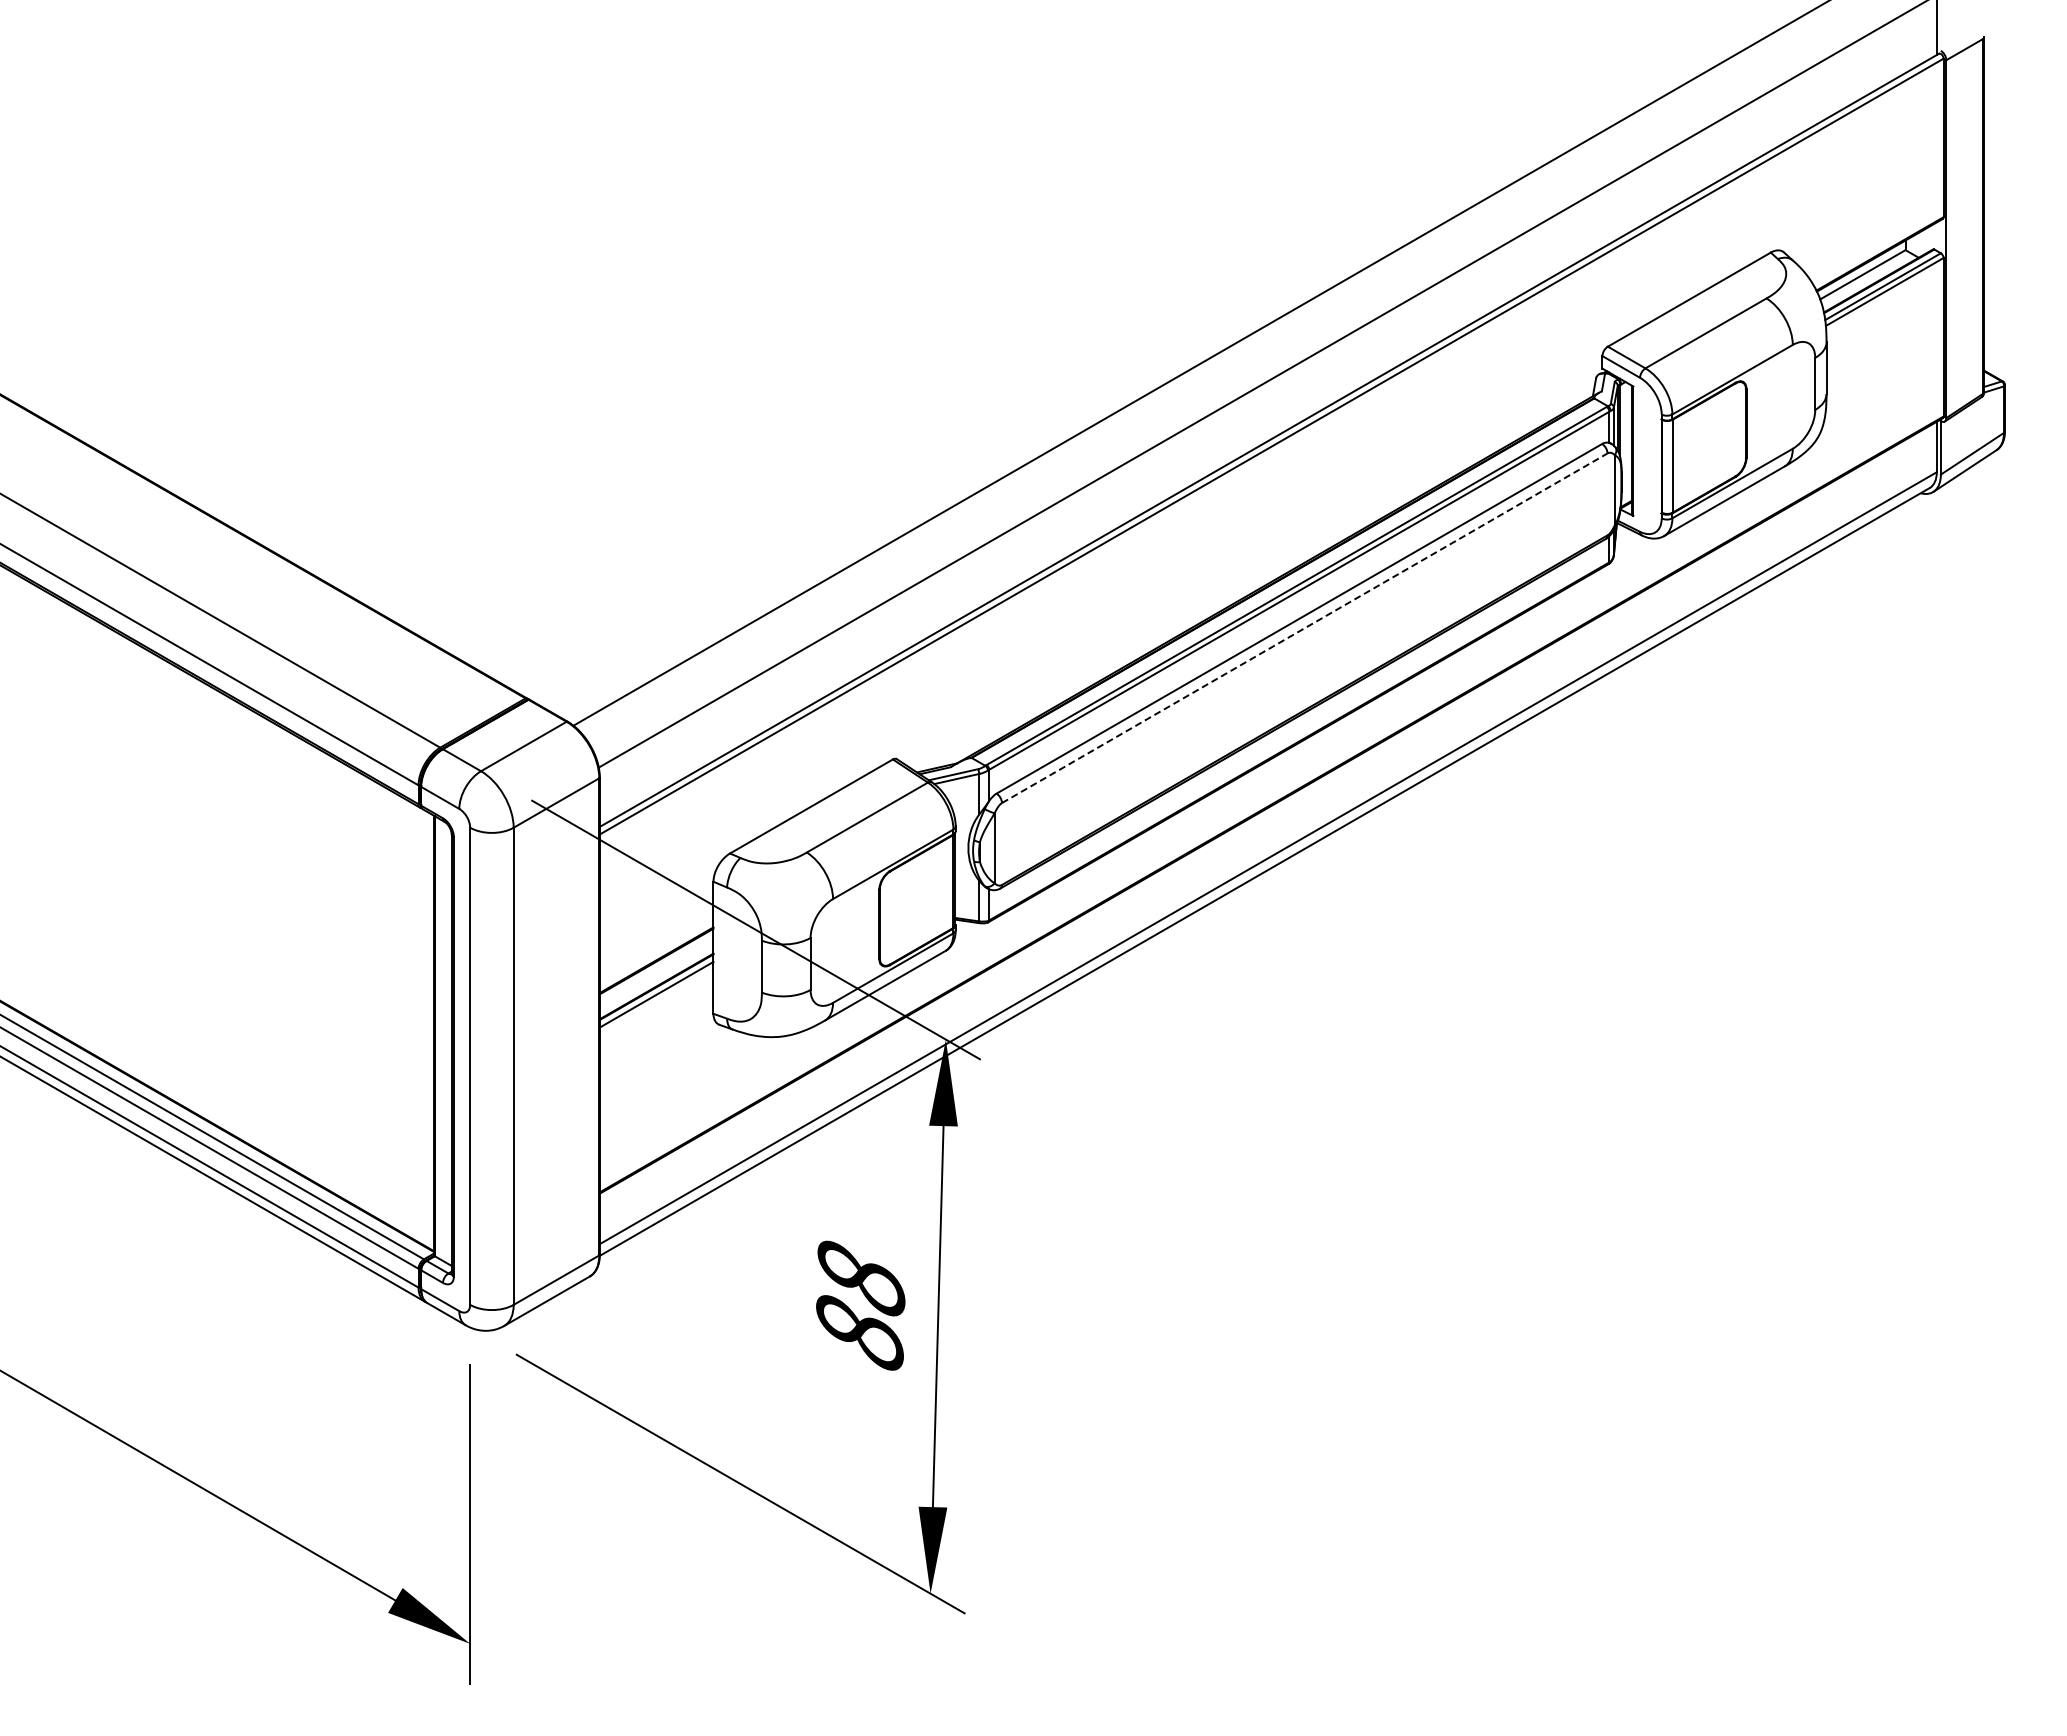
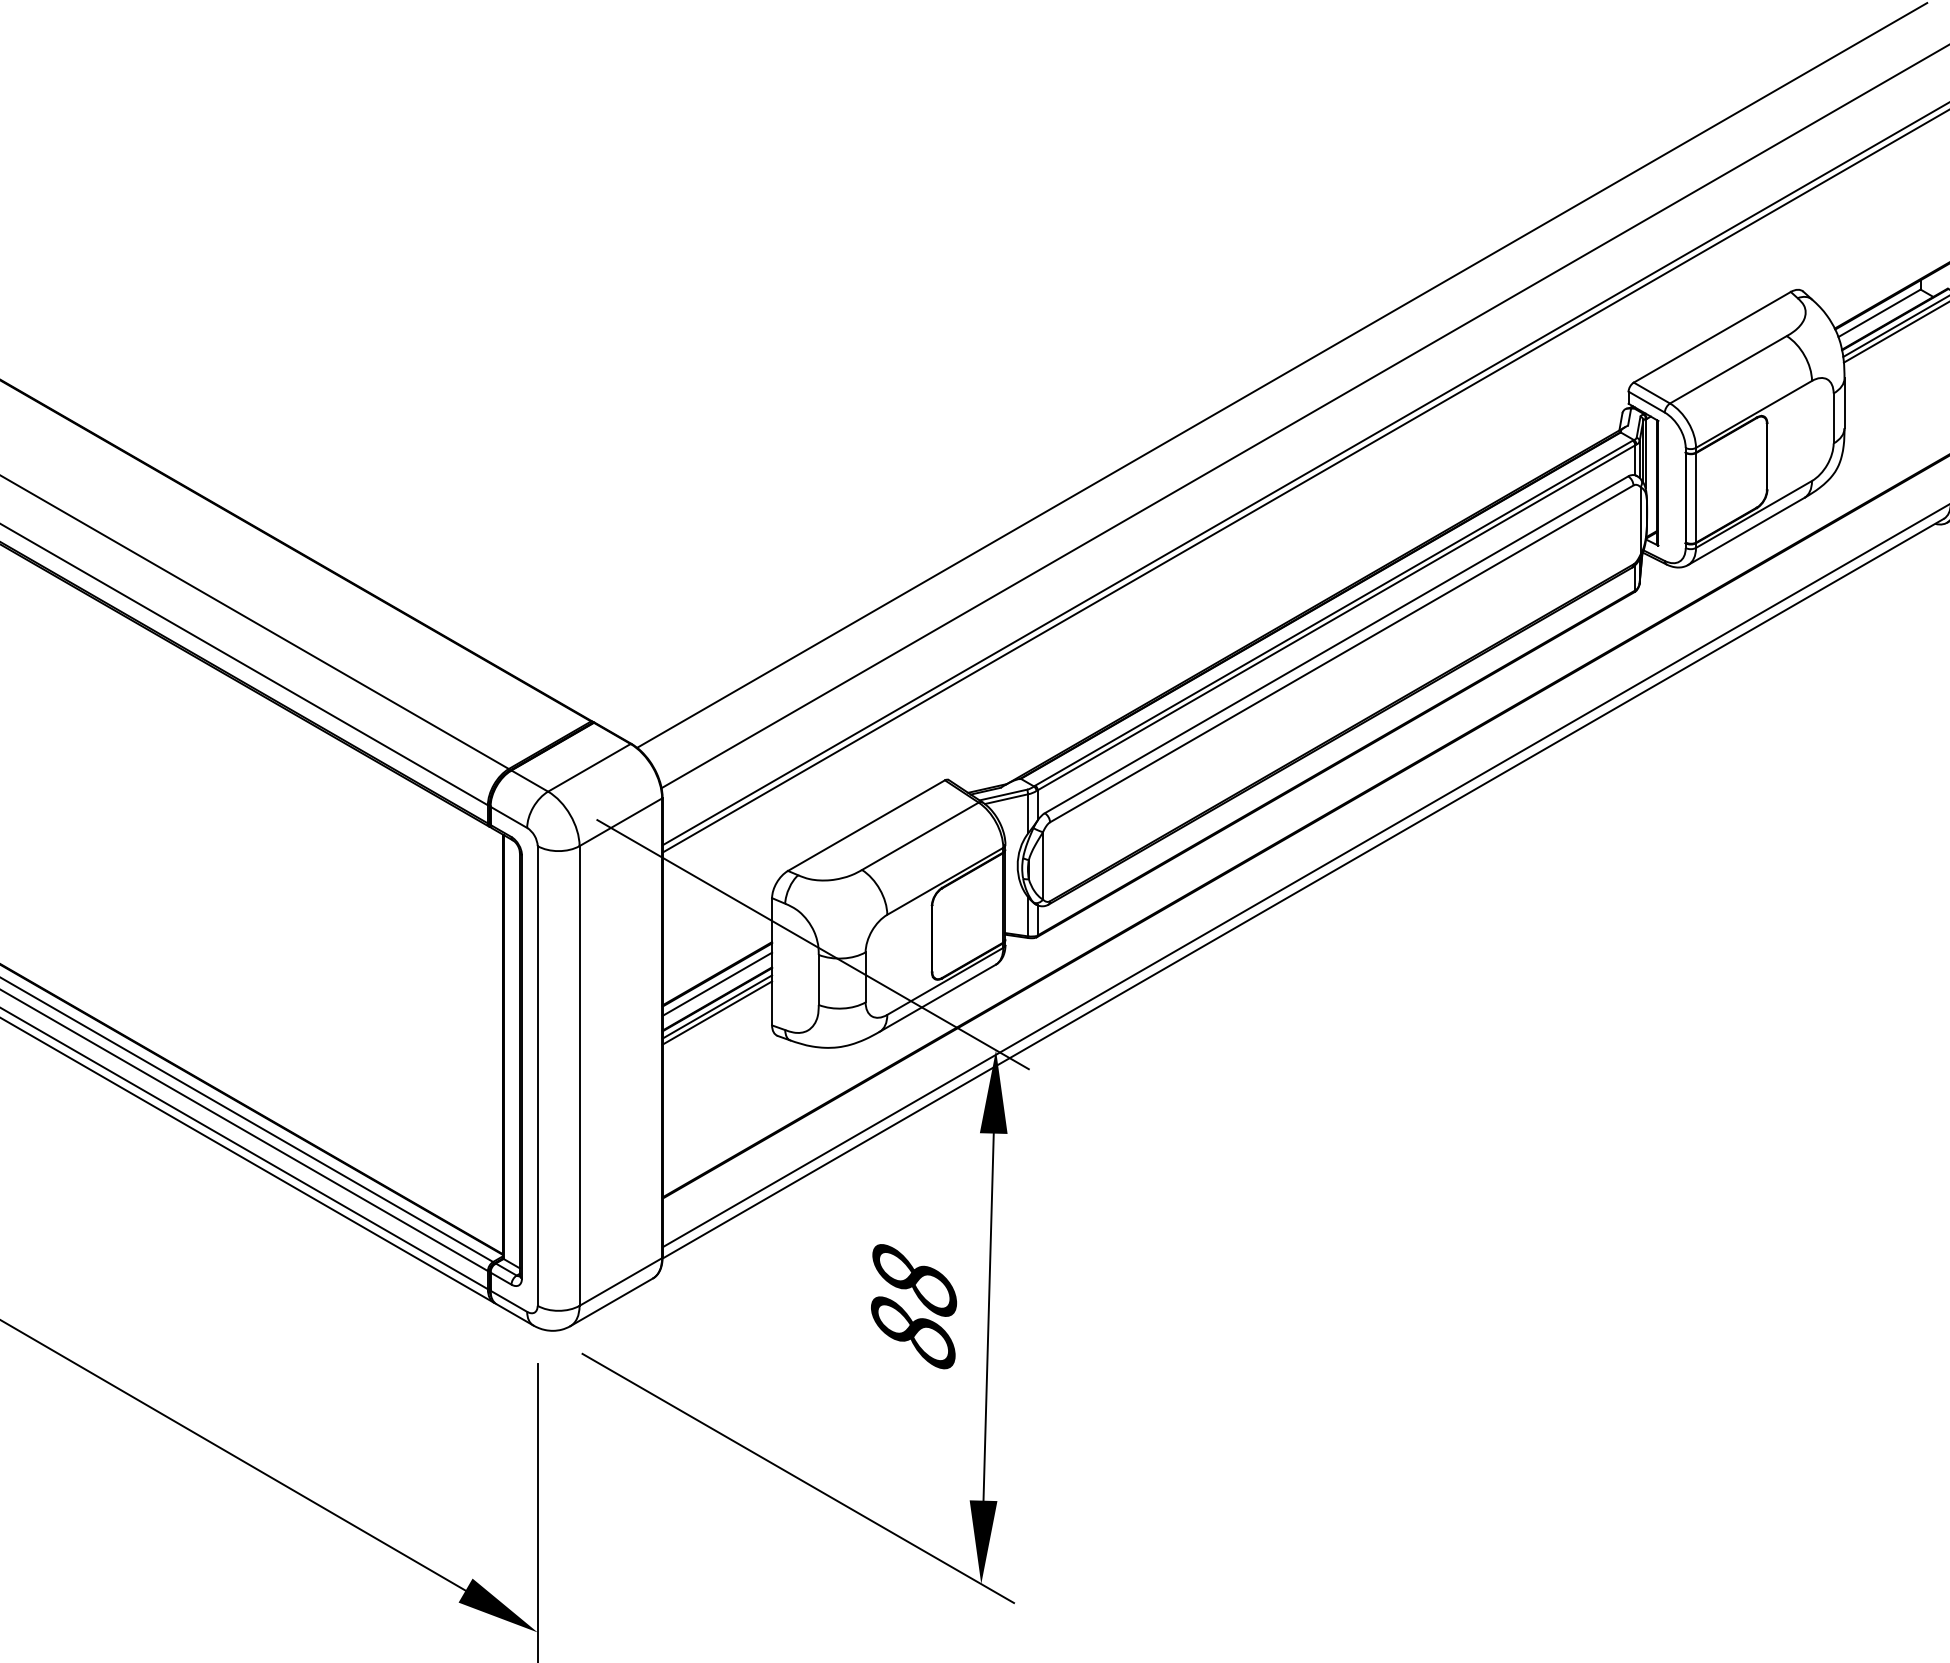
line: (1304, 628) -> (1341, 654), dashed -> solid
line: (656, 970) -> (717, 983), added
line: (656, 1000) -> (717, 1012), added

